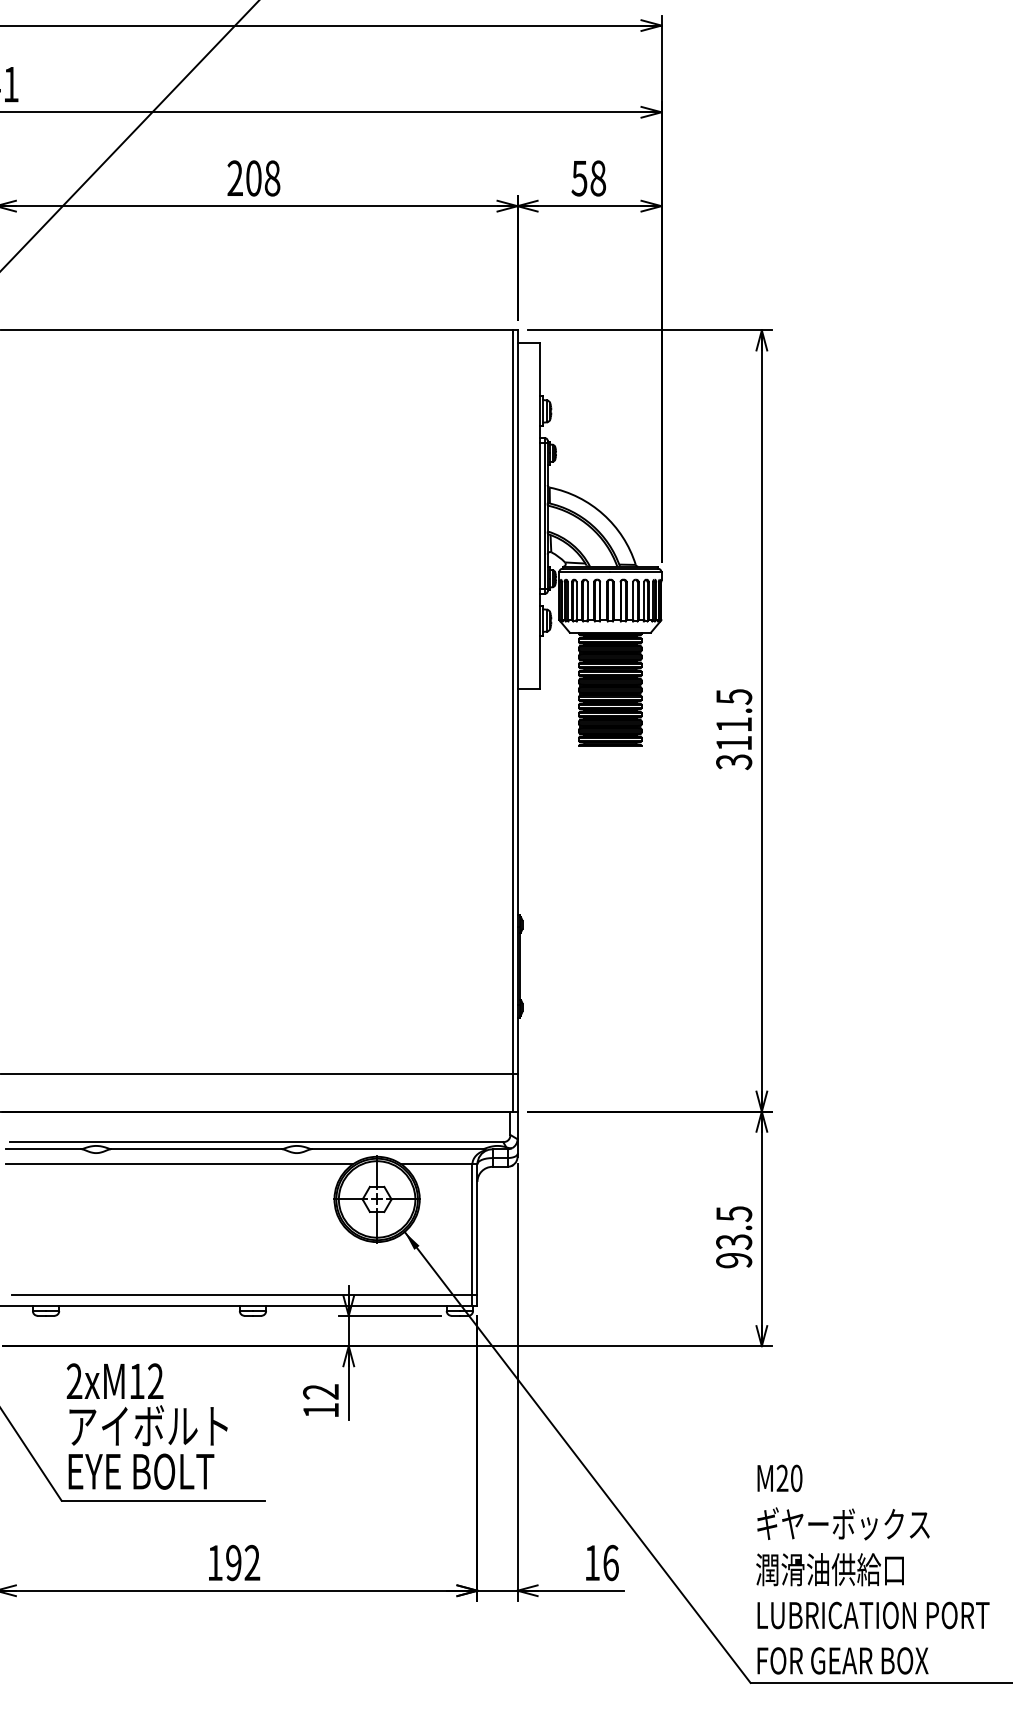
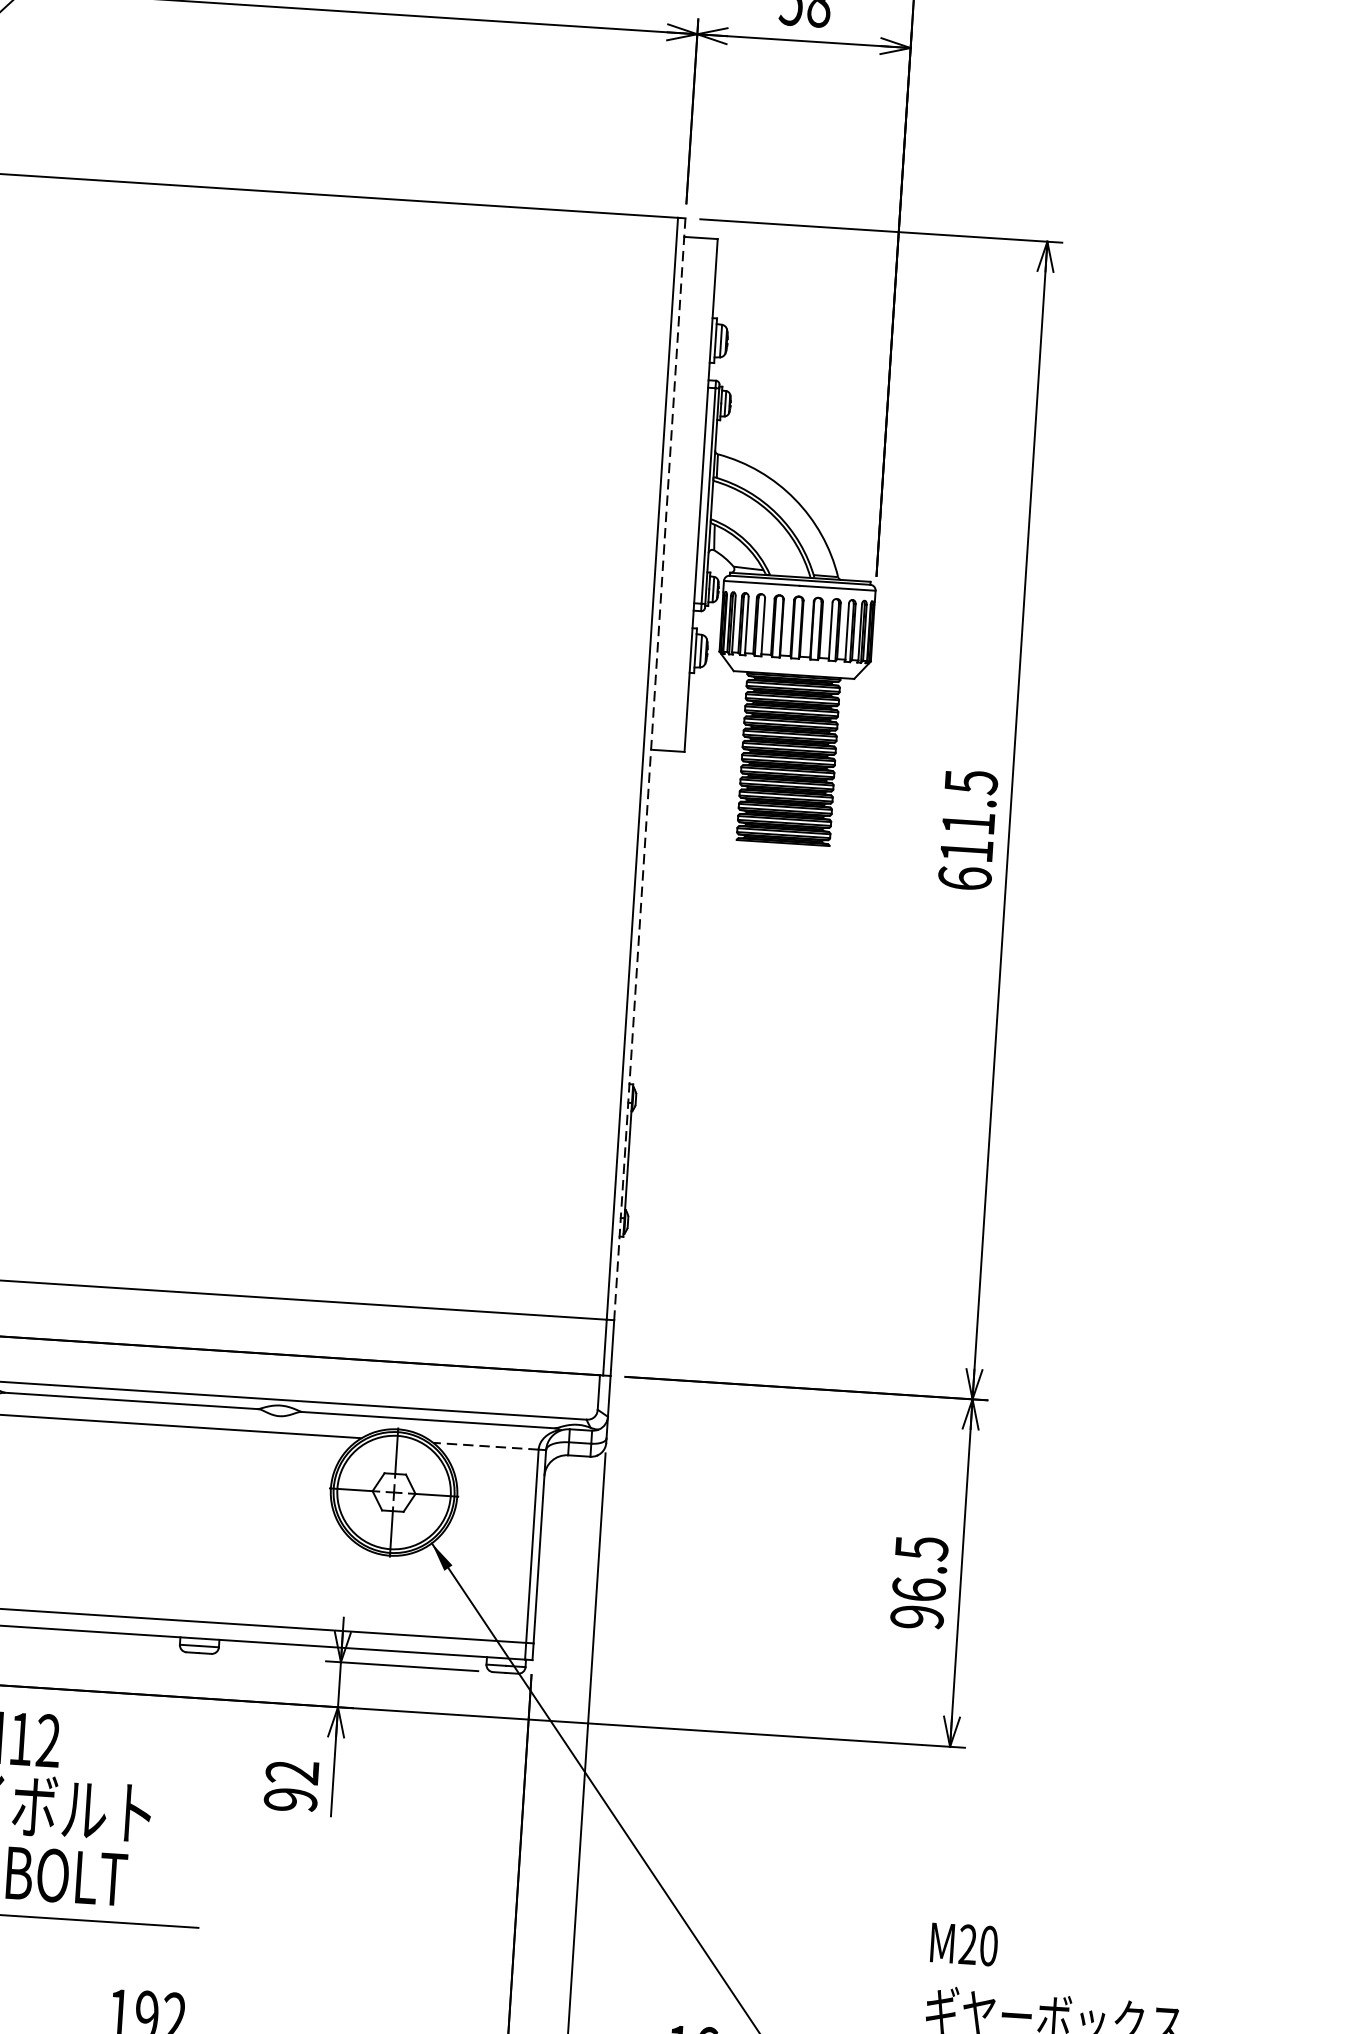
line: (517, 702) -> (649, 769), solid -> dashed
text: (734, 762) -> (965, 879), 311.5 -> 611.5
line: (436, 1164) -> (485, 1446), solid -> dashed
text: (734, 1241) -> (919, 1589), 93.5 -> 96.5
text: (321, 1410) -> (291, 1799), 12 -> 92

